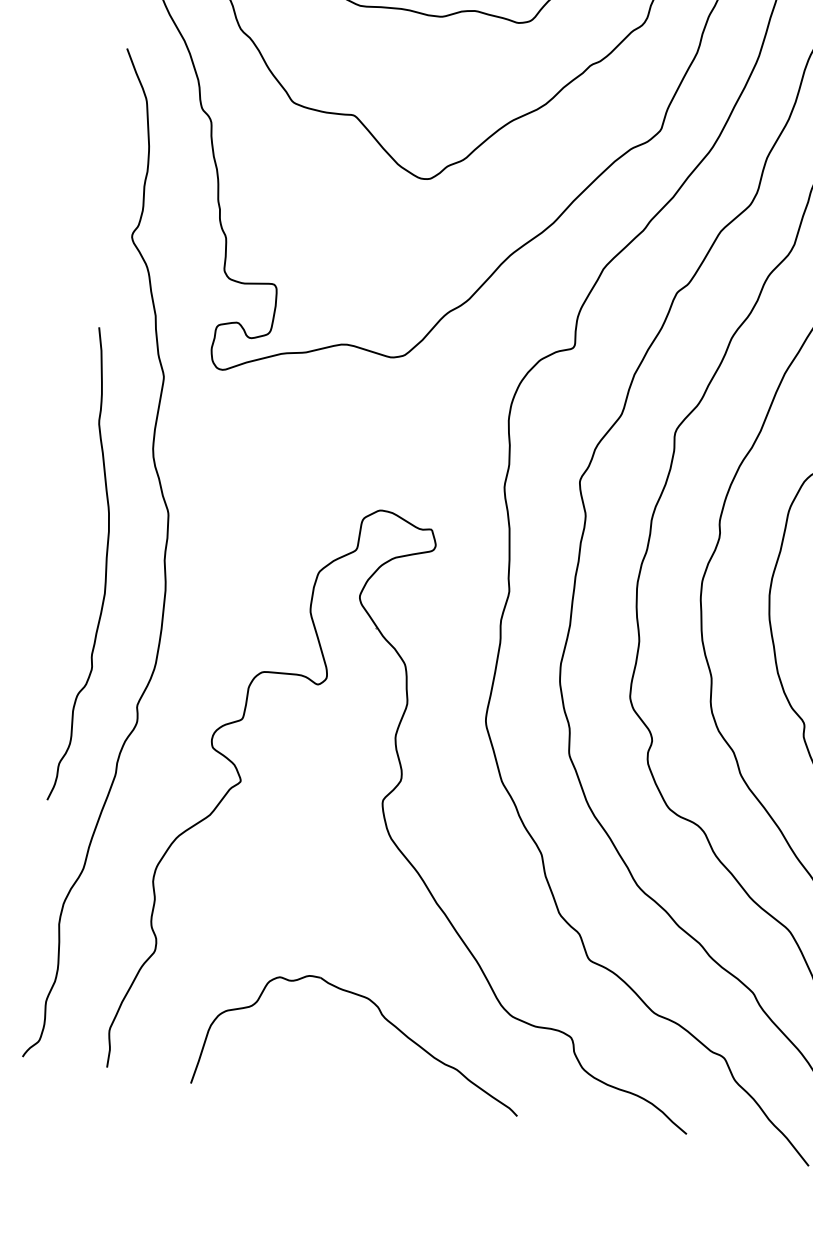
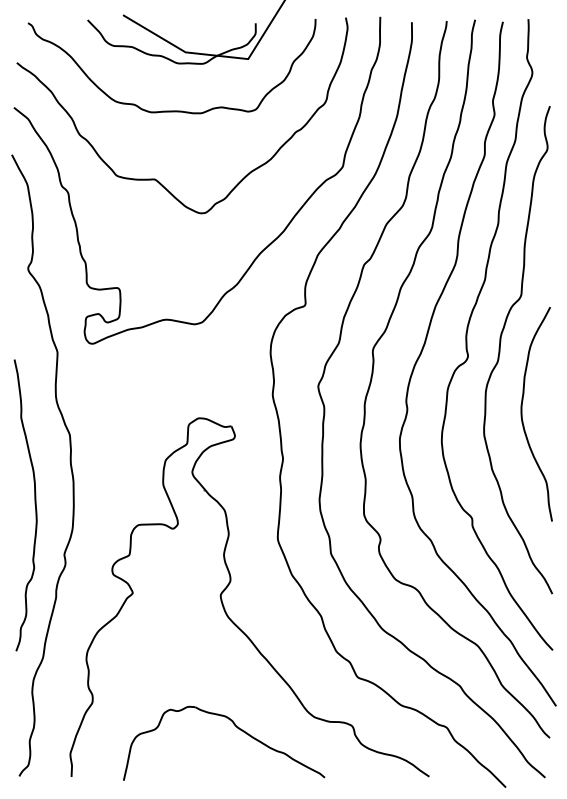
curve: (104, 565) -> (34, 504), moved

